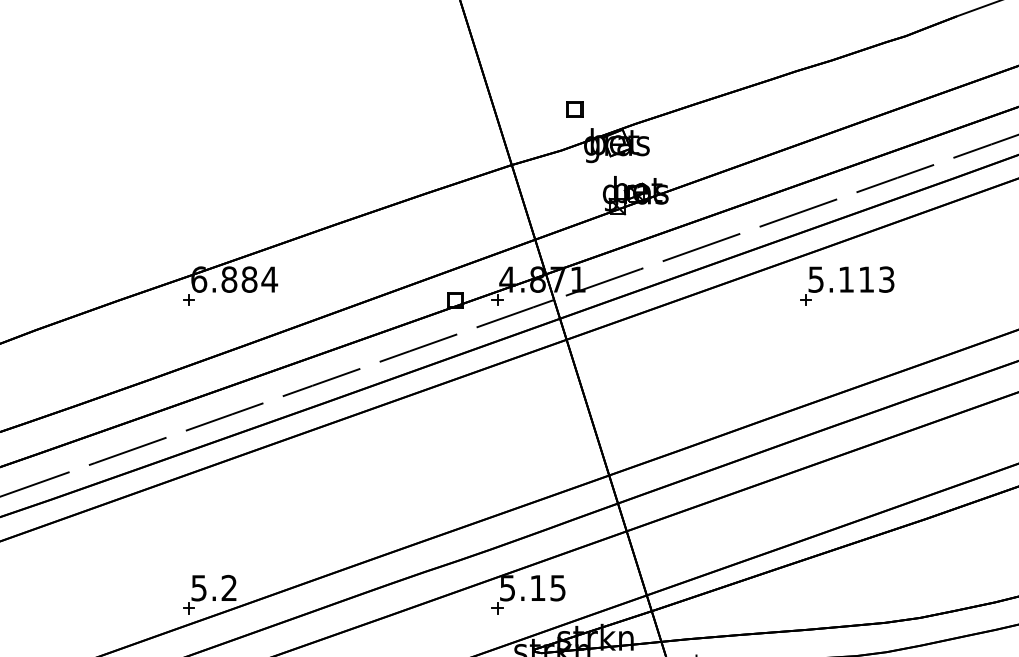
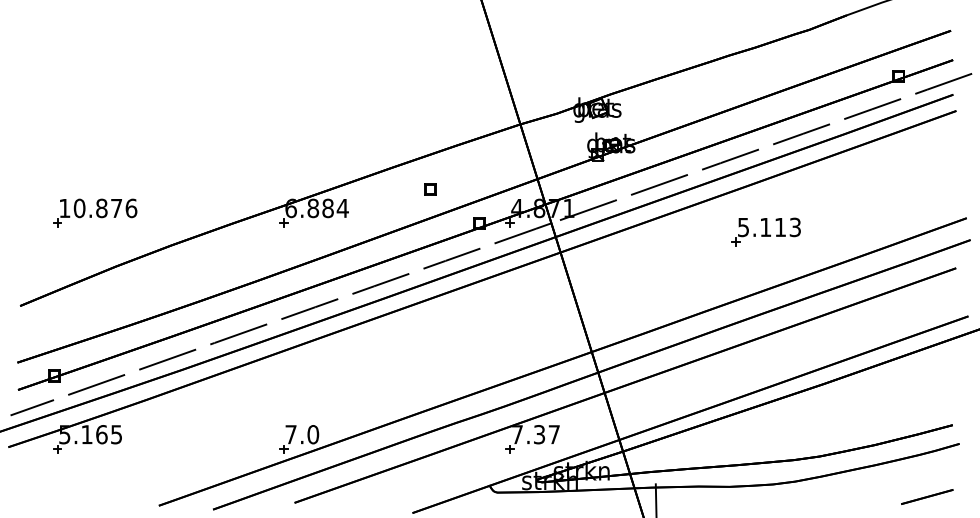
part: (574, 109) -> (430, 189), moved
part: (846, 285) -> (765, 231), moved
text: (214, 587) -> (302, 434), 5.2 -> 7.0
text: (532, 587) -> (535, 434), 5.15 -> 7.37

